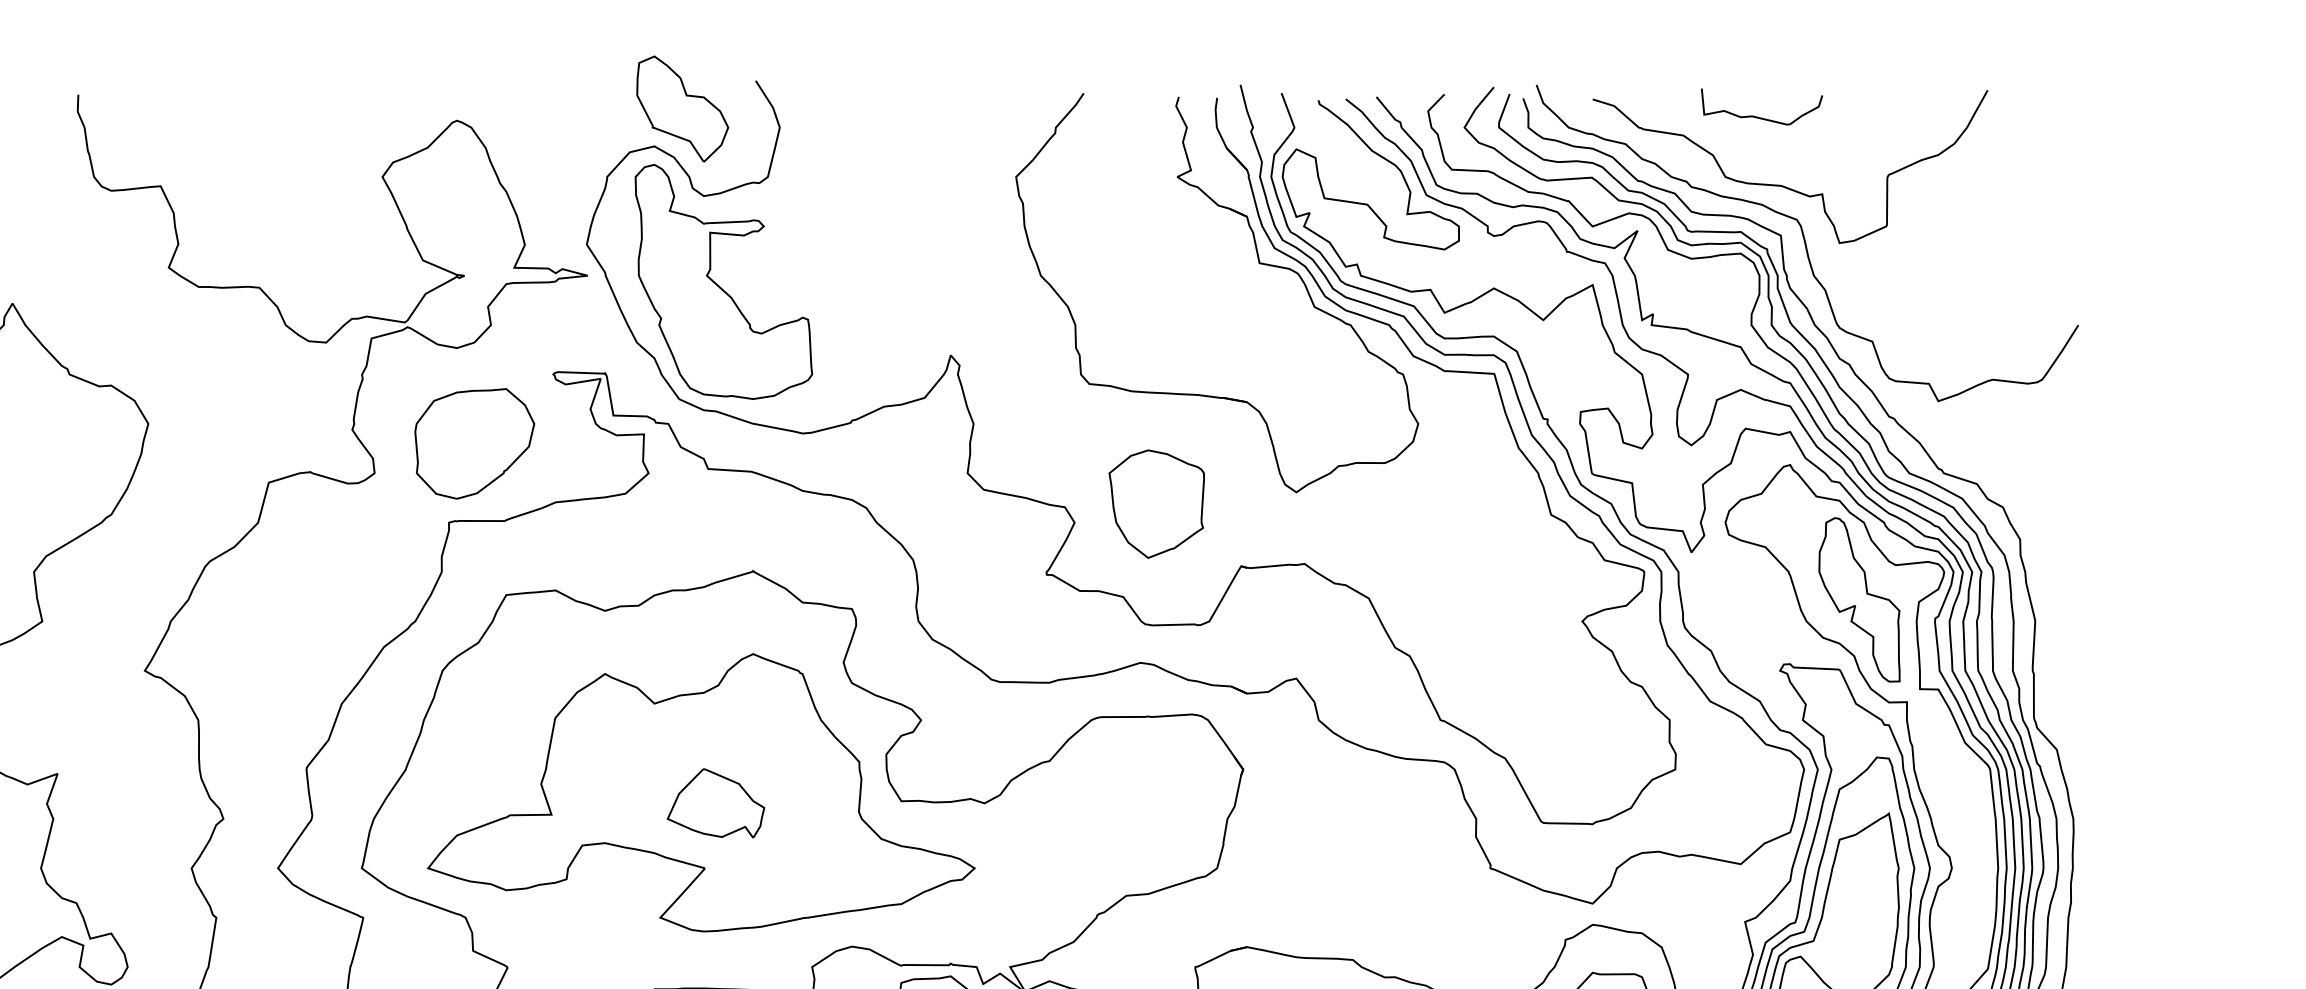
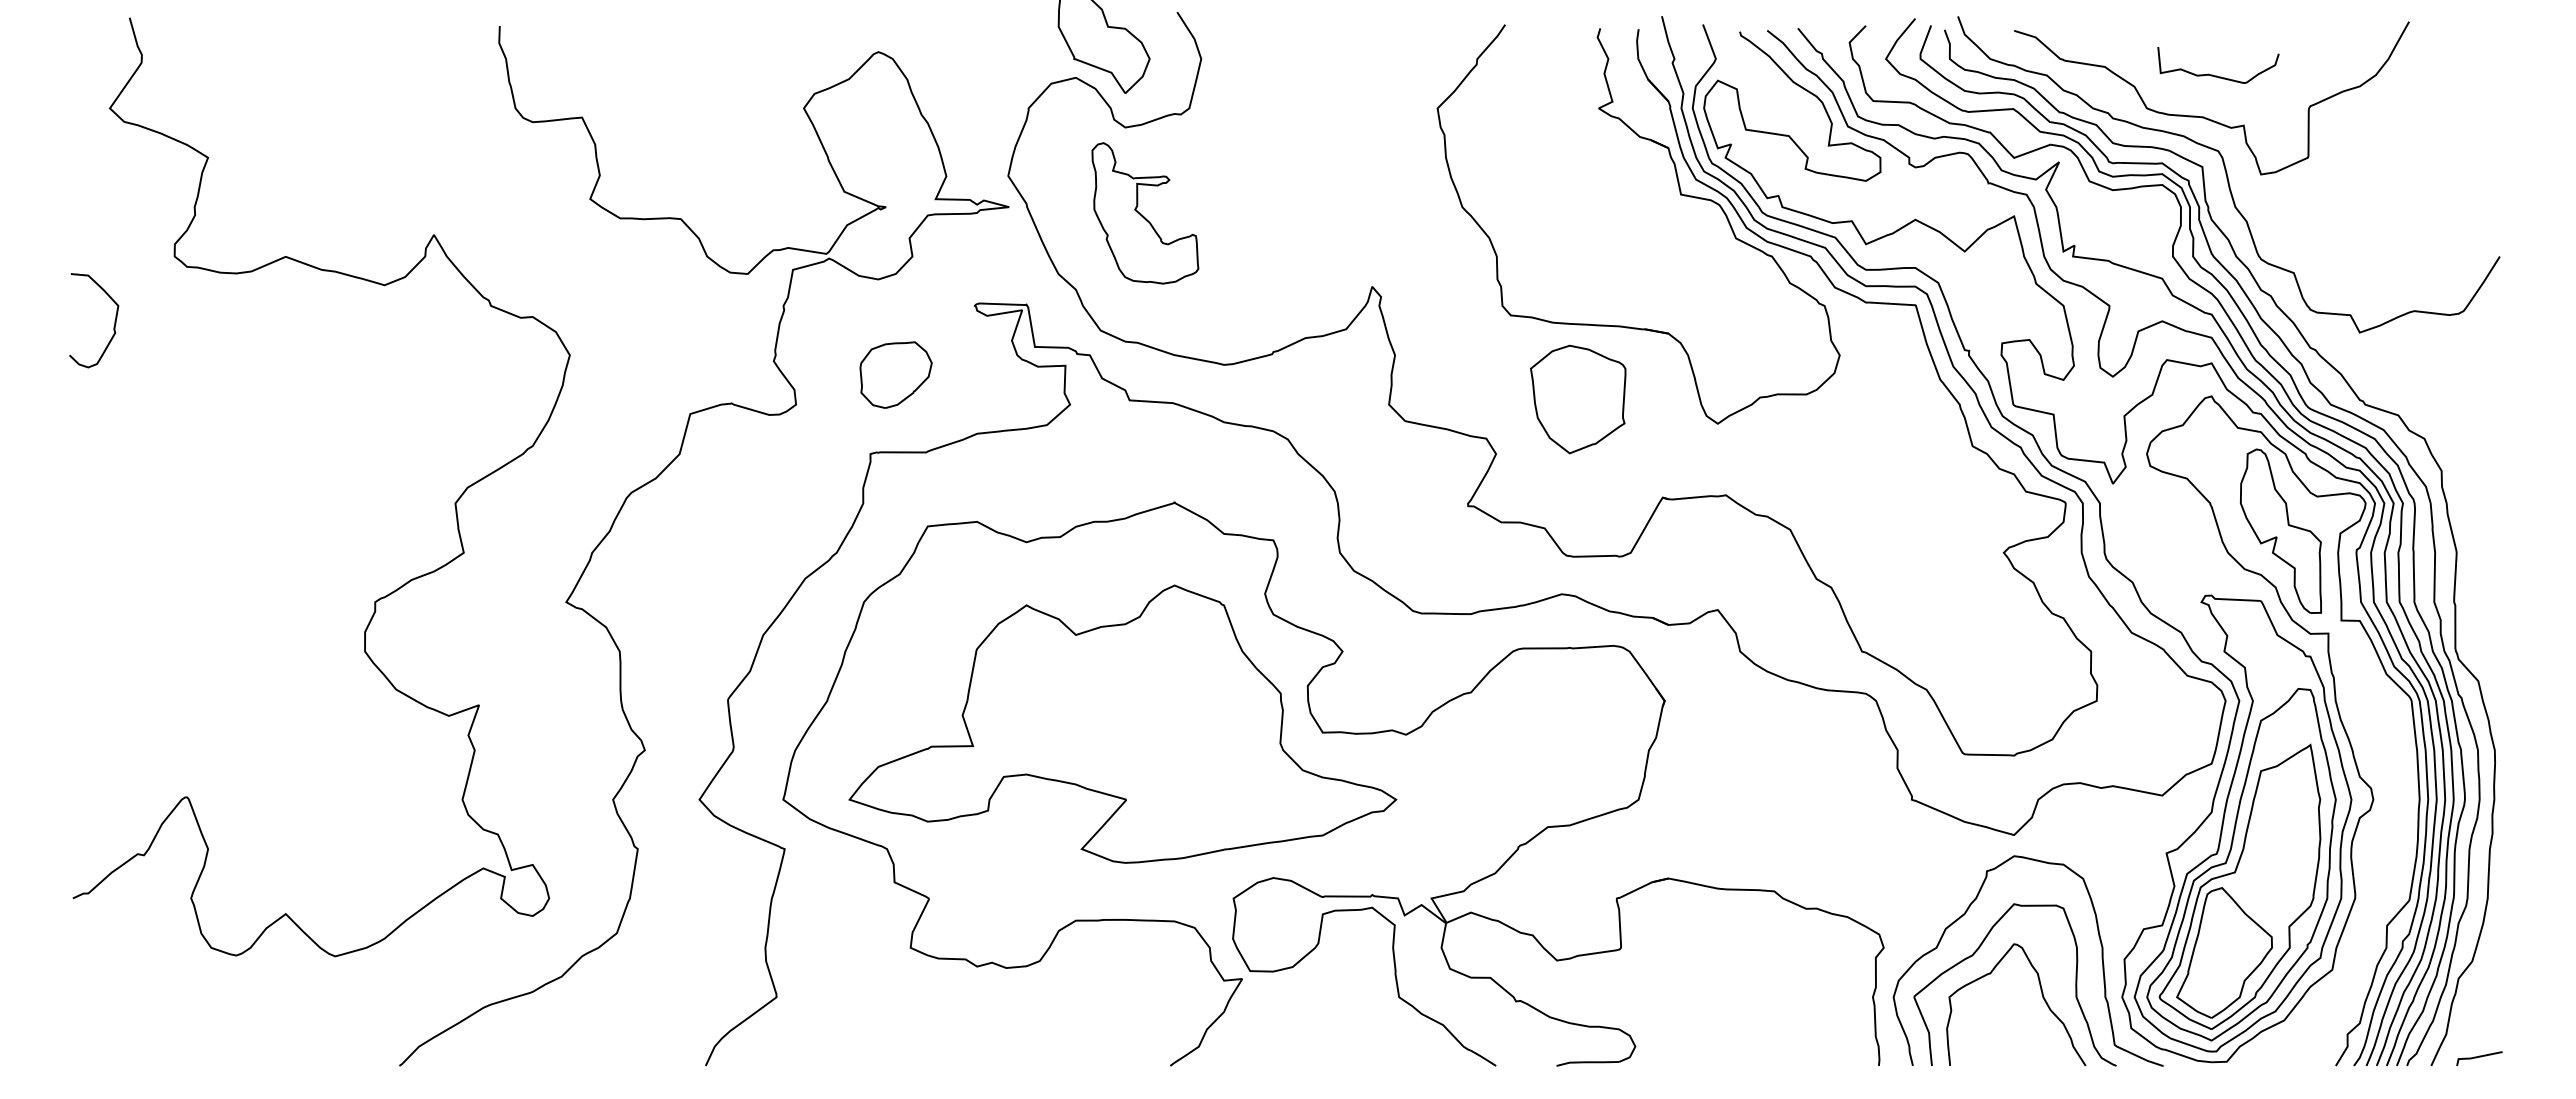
curve: (1761, 117) -> (2217, 75), moved
part: (724, 282) -> (1145, 213), size x0.6
part: (474, 443) -> (895, 374), size x0.6
part: (1157, 504) -> (1578, 399), moved
part: (716, 803) -> (1137, 734), removed

